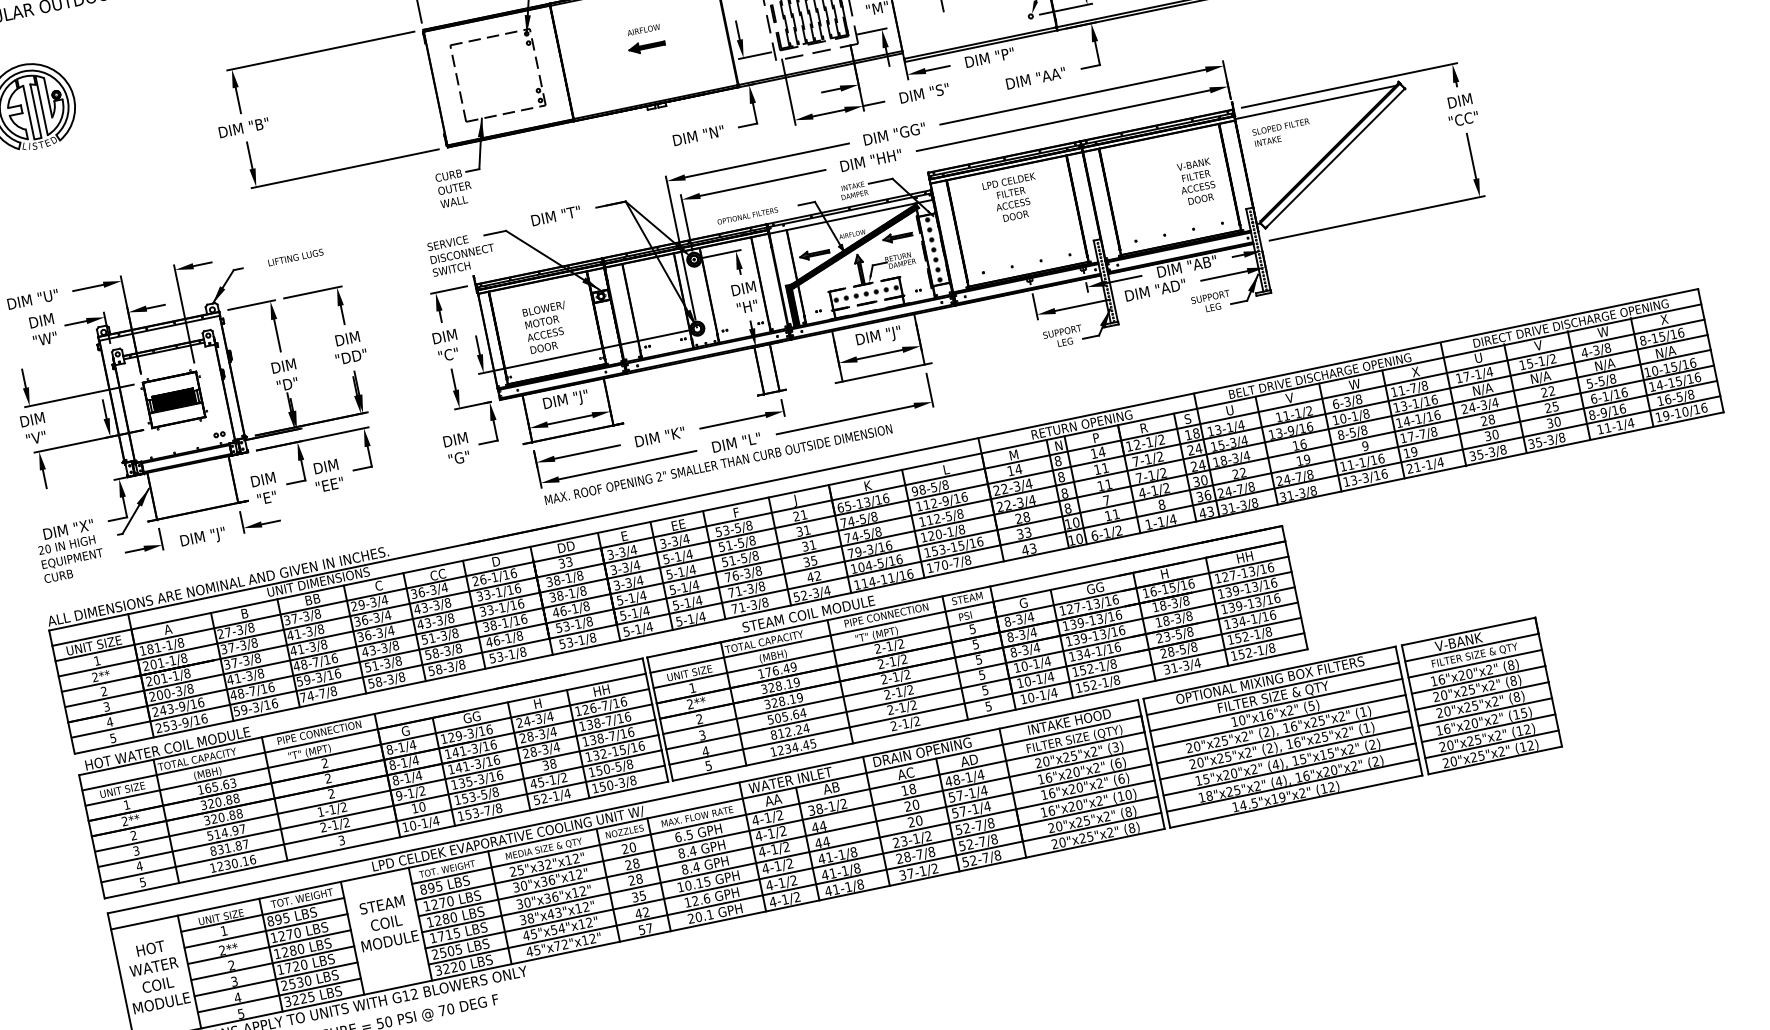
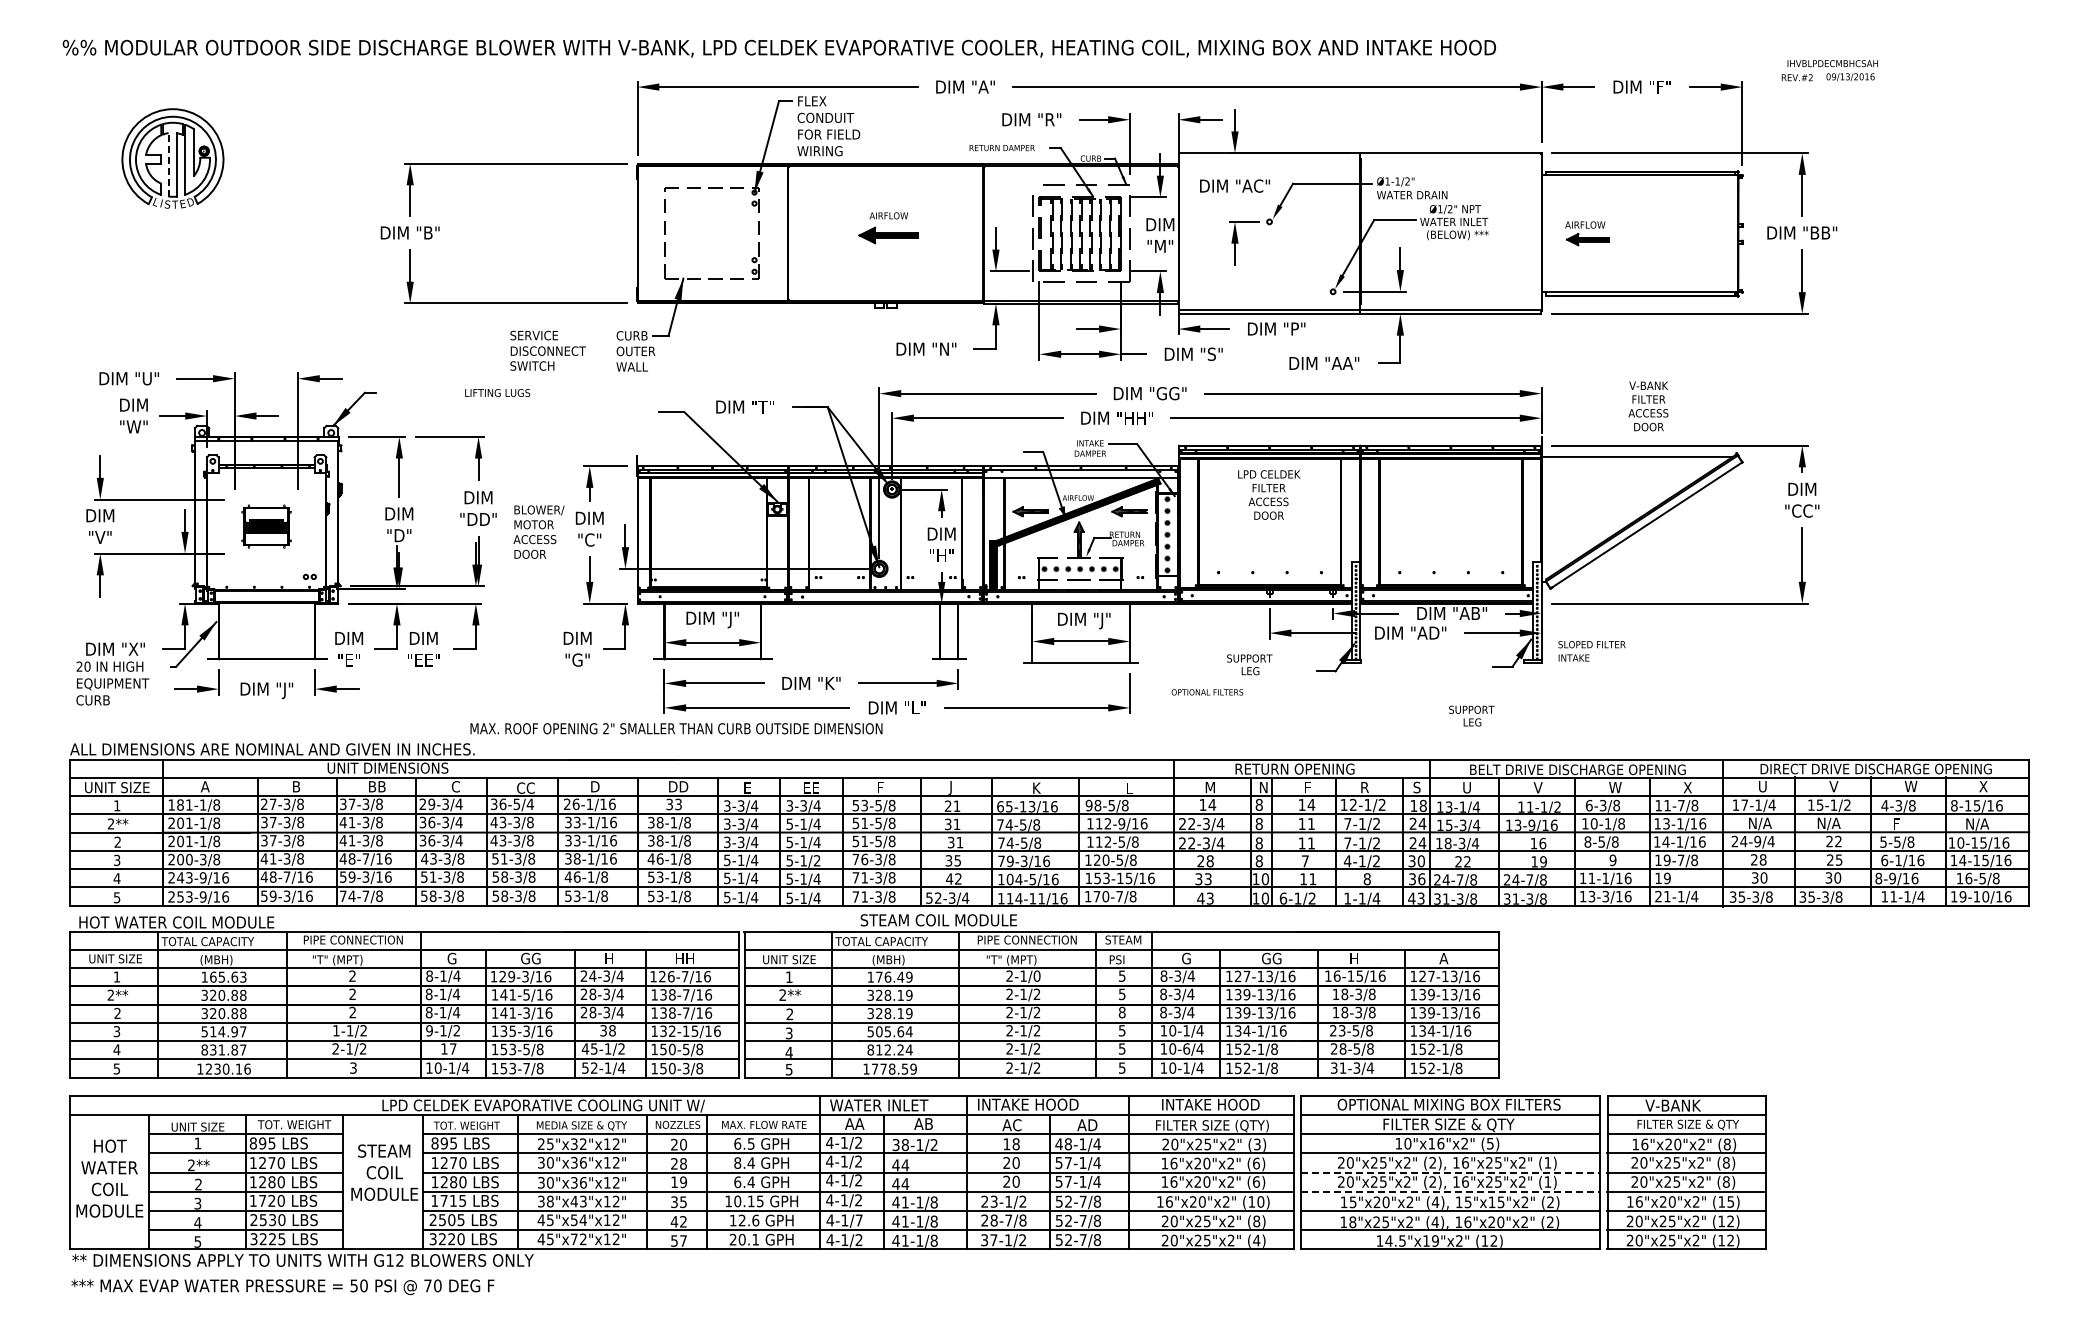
part: (646, 46) -> (888, 235), size x1.4
line: (28, 112) -> (168, 164), solid -> dashed
text: (1281, 132) -> (1591, 651), moved
text: (1197, 181) -> (1648, 406), moved
text: (747, 216) -> (1207, 692), moved
text: (461, 253) -> (547, 350), moved
text: (295, 257) -> (497, 392), moved
text: (1211, 301) -> (1471, 715), moved
text: (547, 327) -> (538, 531), moved
text: (1063, 336) -> (1249, 664), moved
text: (1605, 364) -> (1905, 824), N/A -> F
part: (174, 399) -> (266, 526), size x0.7
text: (1483, 405) -> (1757, 841), 24-3/4 -> 24-9/4
text: (1410, 436) -> (1666, 860), 17-7/8 -> 19-7/8
text: (1096, 437) -> (1308, 787), P -> F
text: (718, 464) -> (676, 728), moved
text: (950, 531) -> (1119, 859), 120-1/8 -> 120-5/8
text: (1244, 557) -> (1448, 958), HH -> A
text: (695, 585) -> (816, 860), 5-1/4 -> 5-1/2
text: (432, 589) -> (516, 803), 36-3/4 -> 36-5/4
text: (900, 643) -> (1036, 975), 2-1/2 -> 2-1/0
text: (978, 659) -> (1121, 1012), 5 -> 8
text: (1039, 678) -> (1186, 1048), 10-1/4 -> 10-6/4
line: (1283, 737) -> (1450, 1172), solid -> dashed
text: (796, 746) -> (893, 1068), 1234.45 -> 1778.59
text: (474, 748) -> (526, 994), 141-3/16 -> 141-5/16
text: (922, 752) -> (1036, 1104), DRAIN OPENING -> INTAKE HOOD
line: (1286, 753) -> (1450, 1191), solid -> dashed
text: (421, 806) -> (452, 1048), 10 -> 17
text: (1131, 828) -> (1256, 1240), (8) -> (4)
text: (684, 868) -> (737, 1181), 8.4 -> 6.4
text: (636, 879) -> (679, 1182), 28 -> 19
text: (793, 880) -> (858, 1220), 4-1/2 -> 4-1/7

